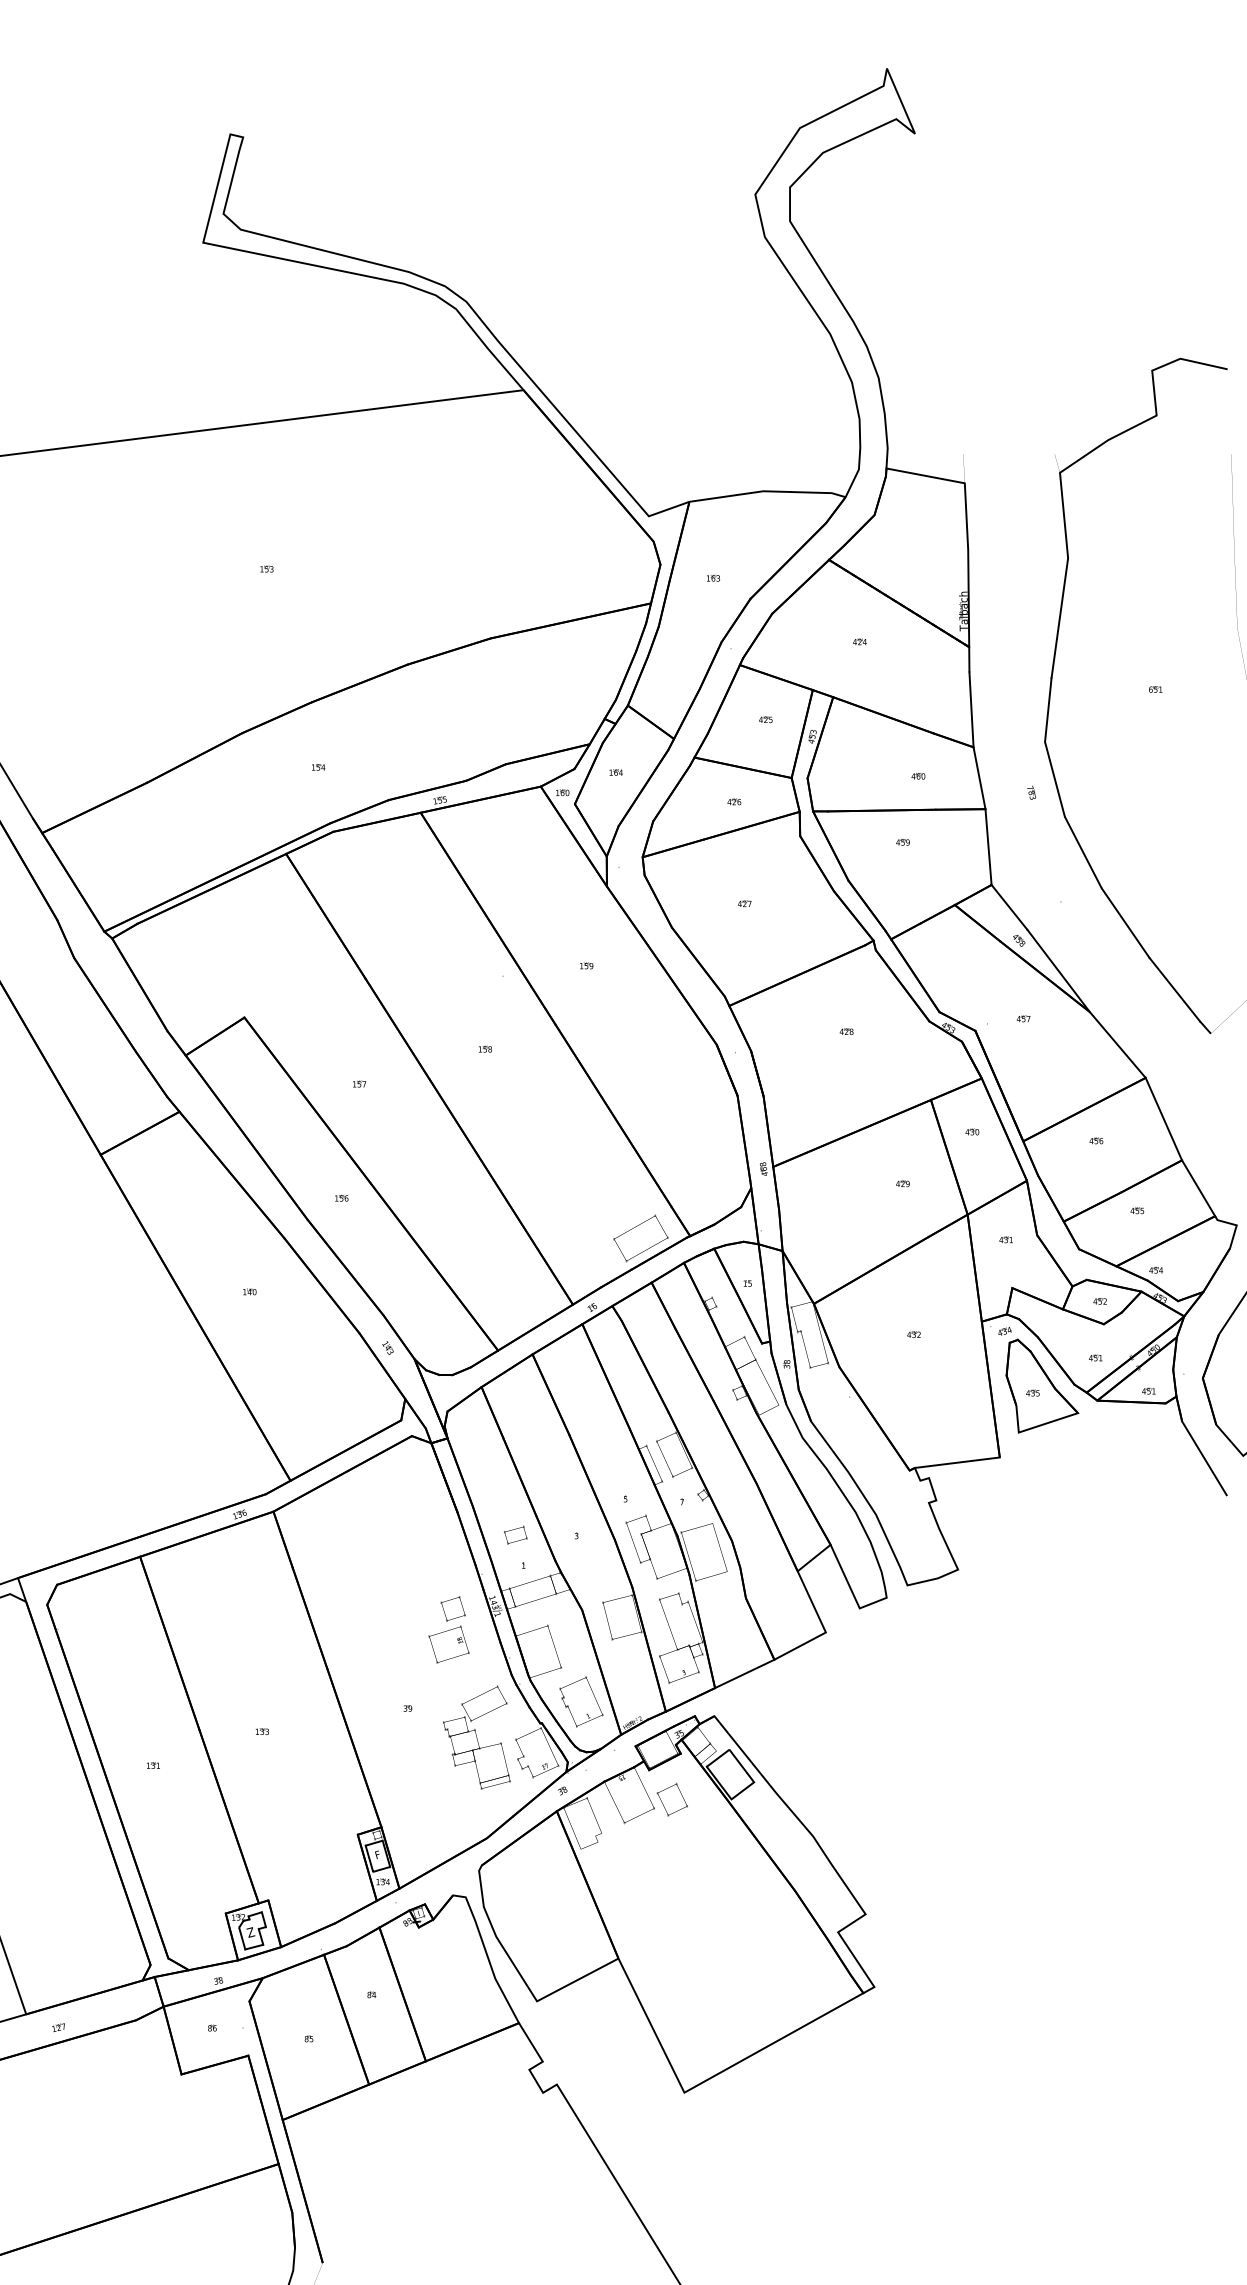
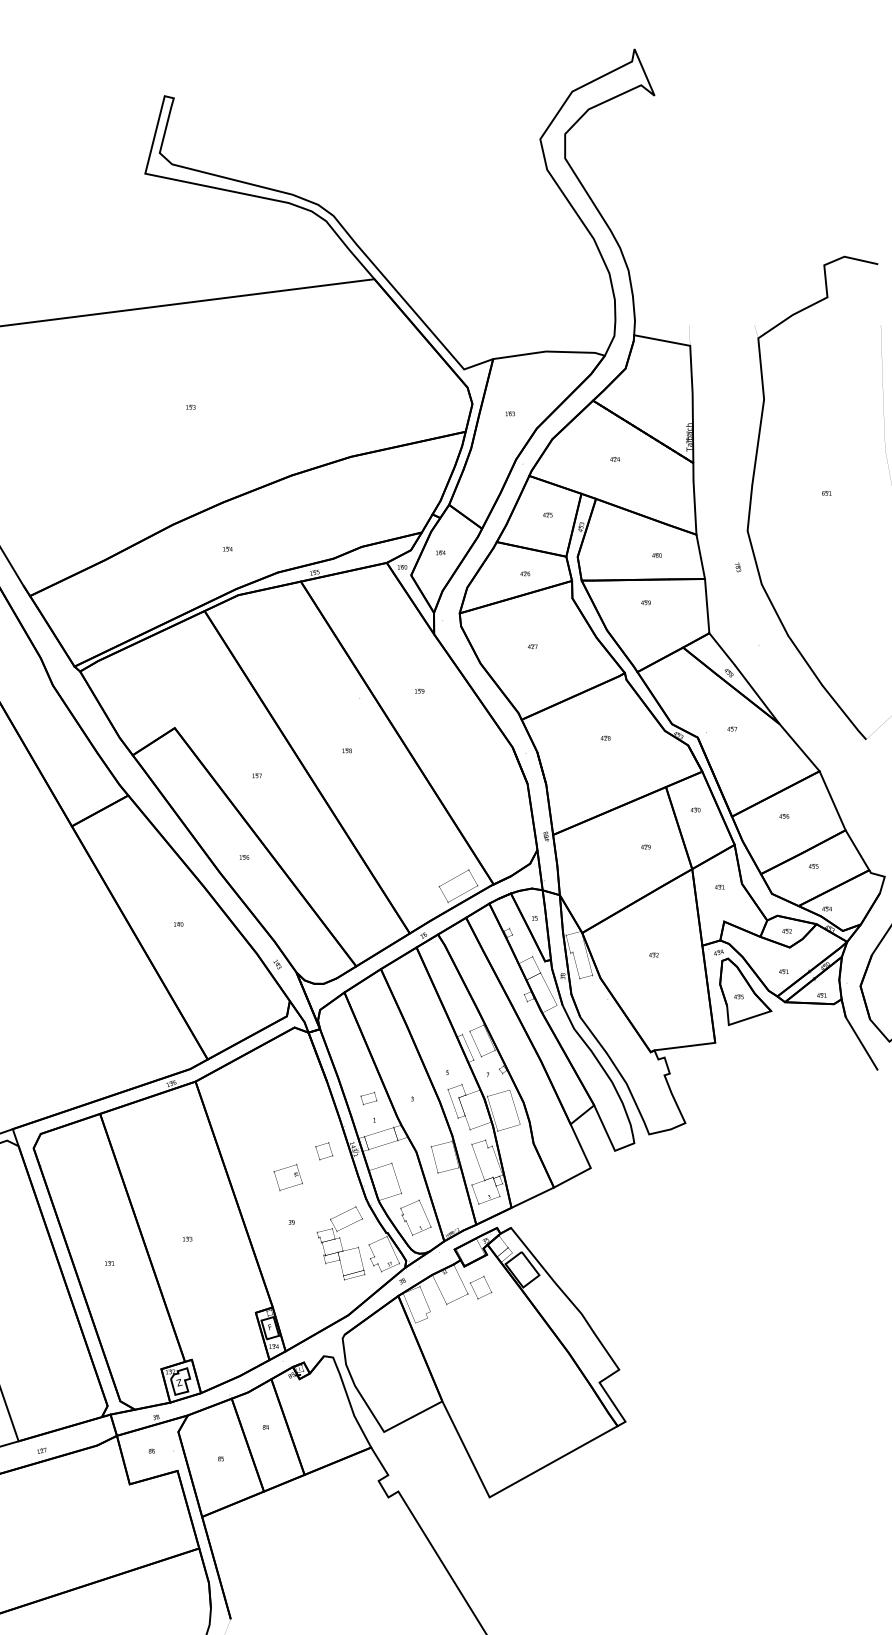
text: (448, 1644) -> (287, 1177), moved

